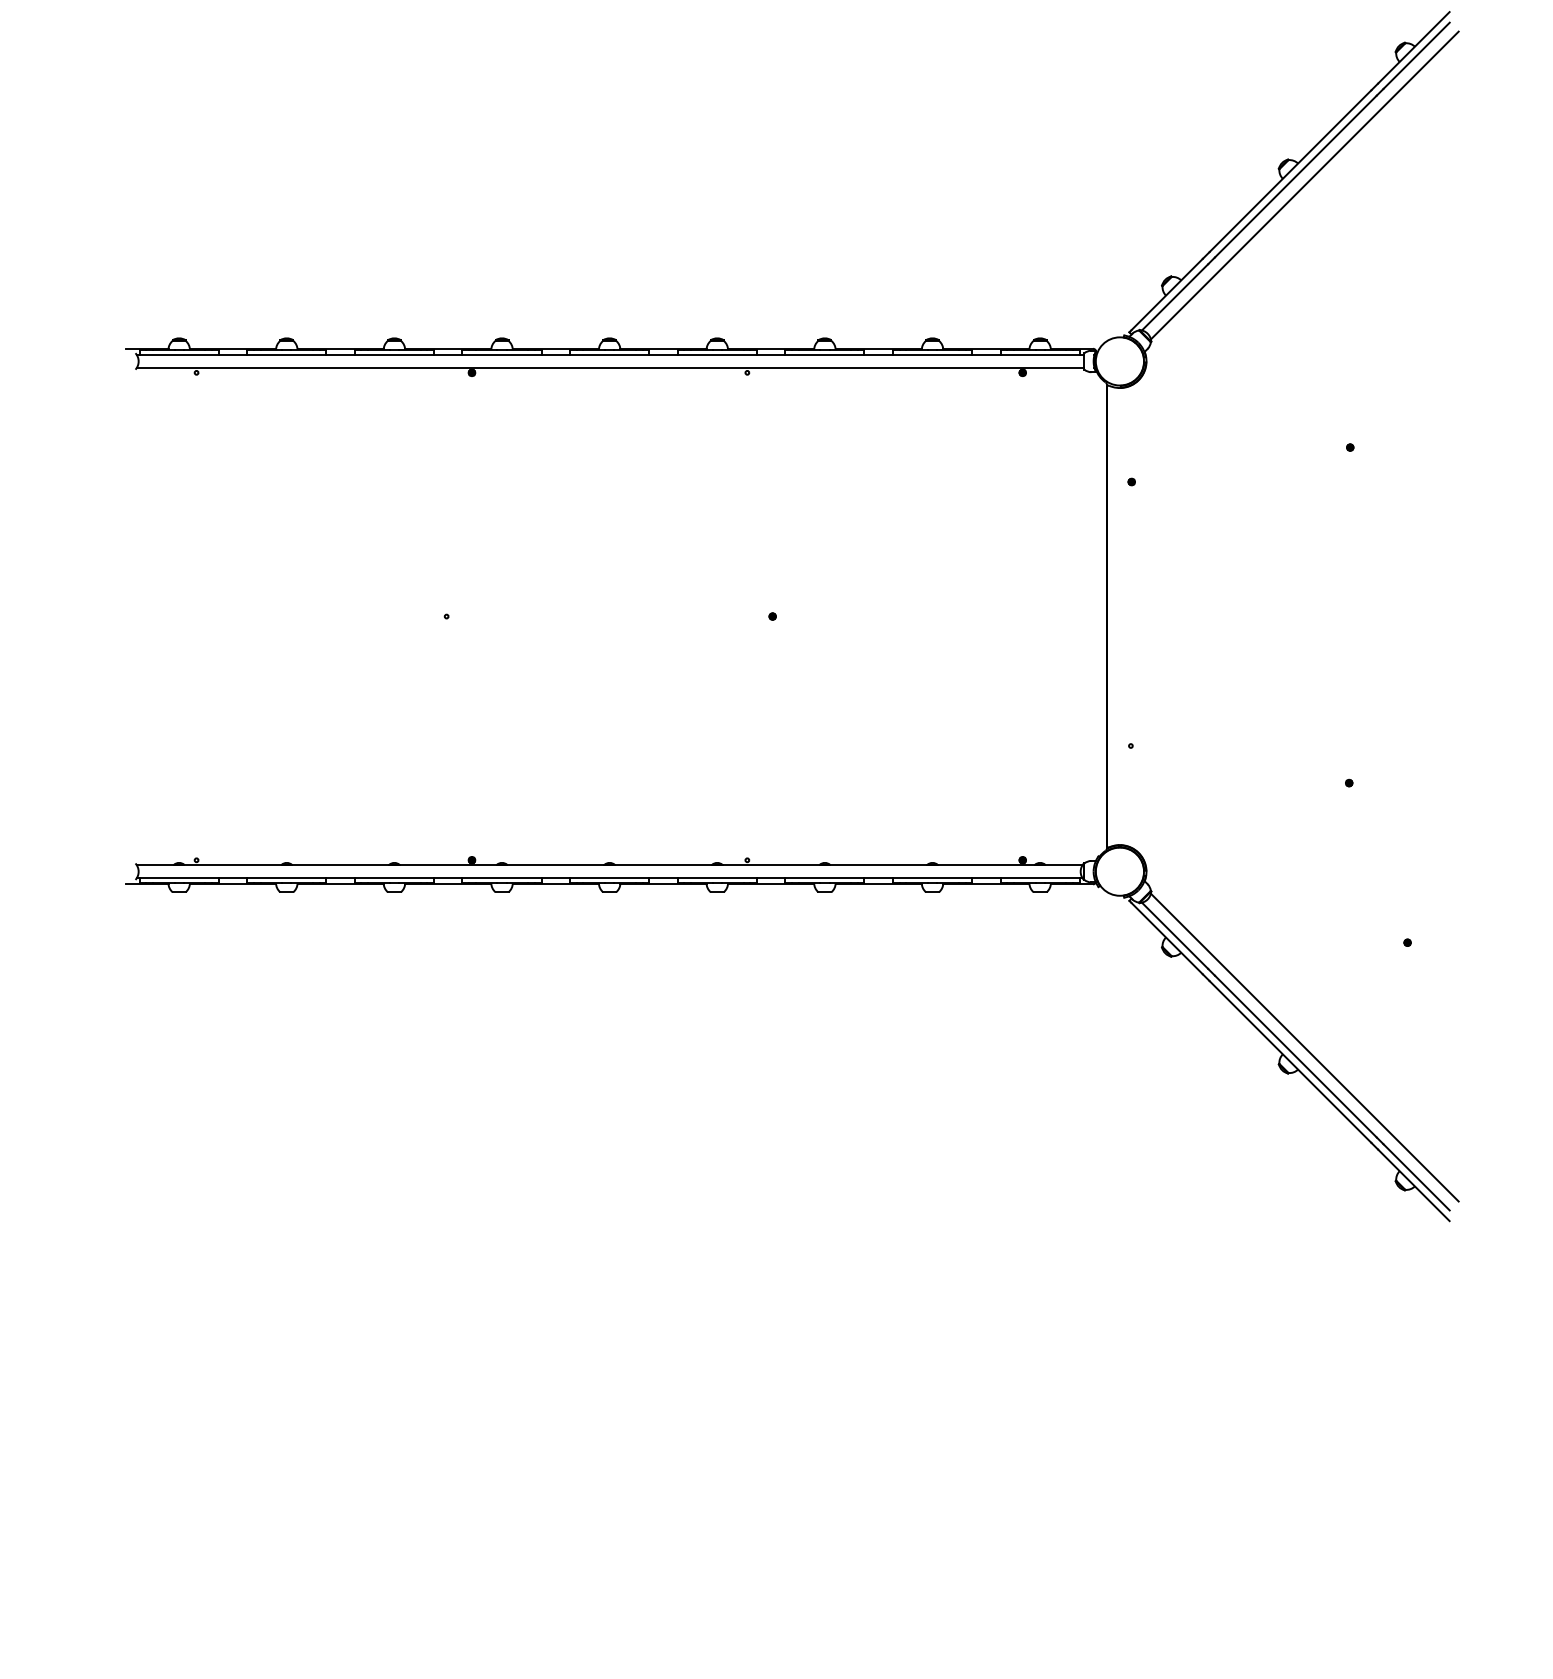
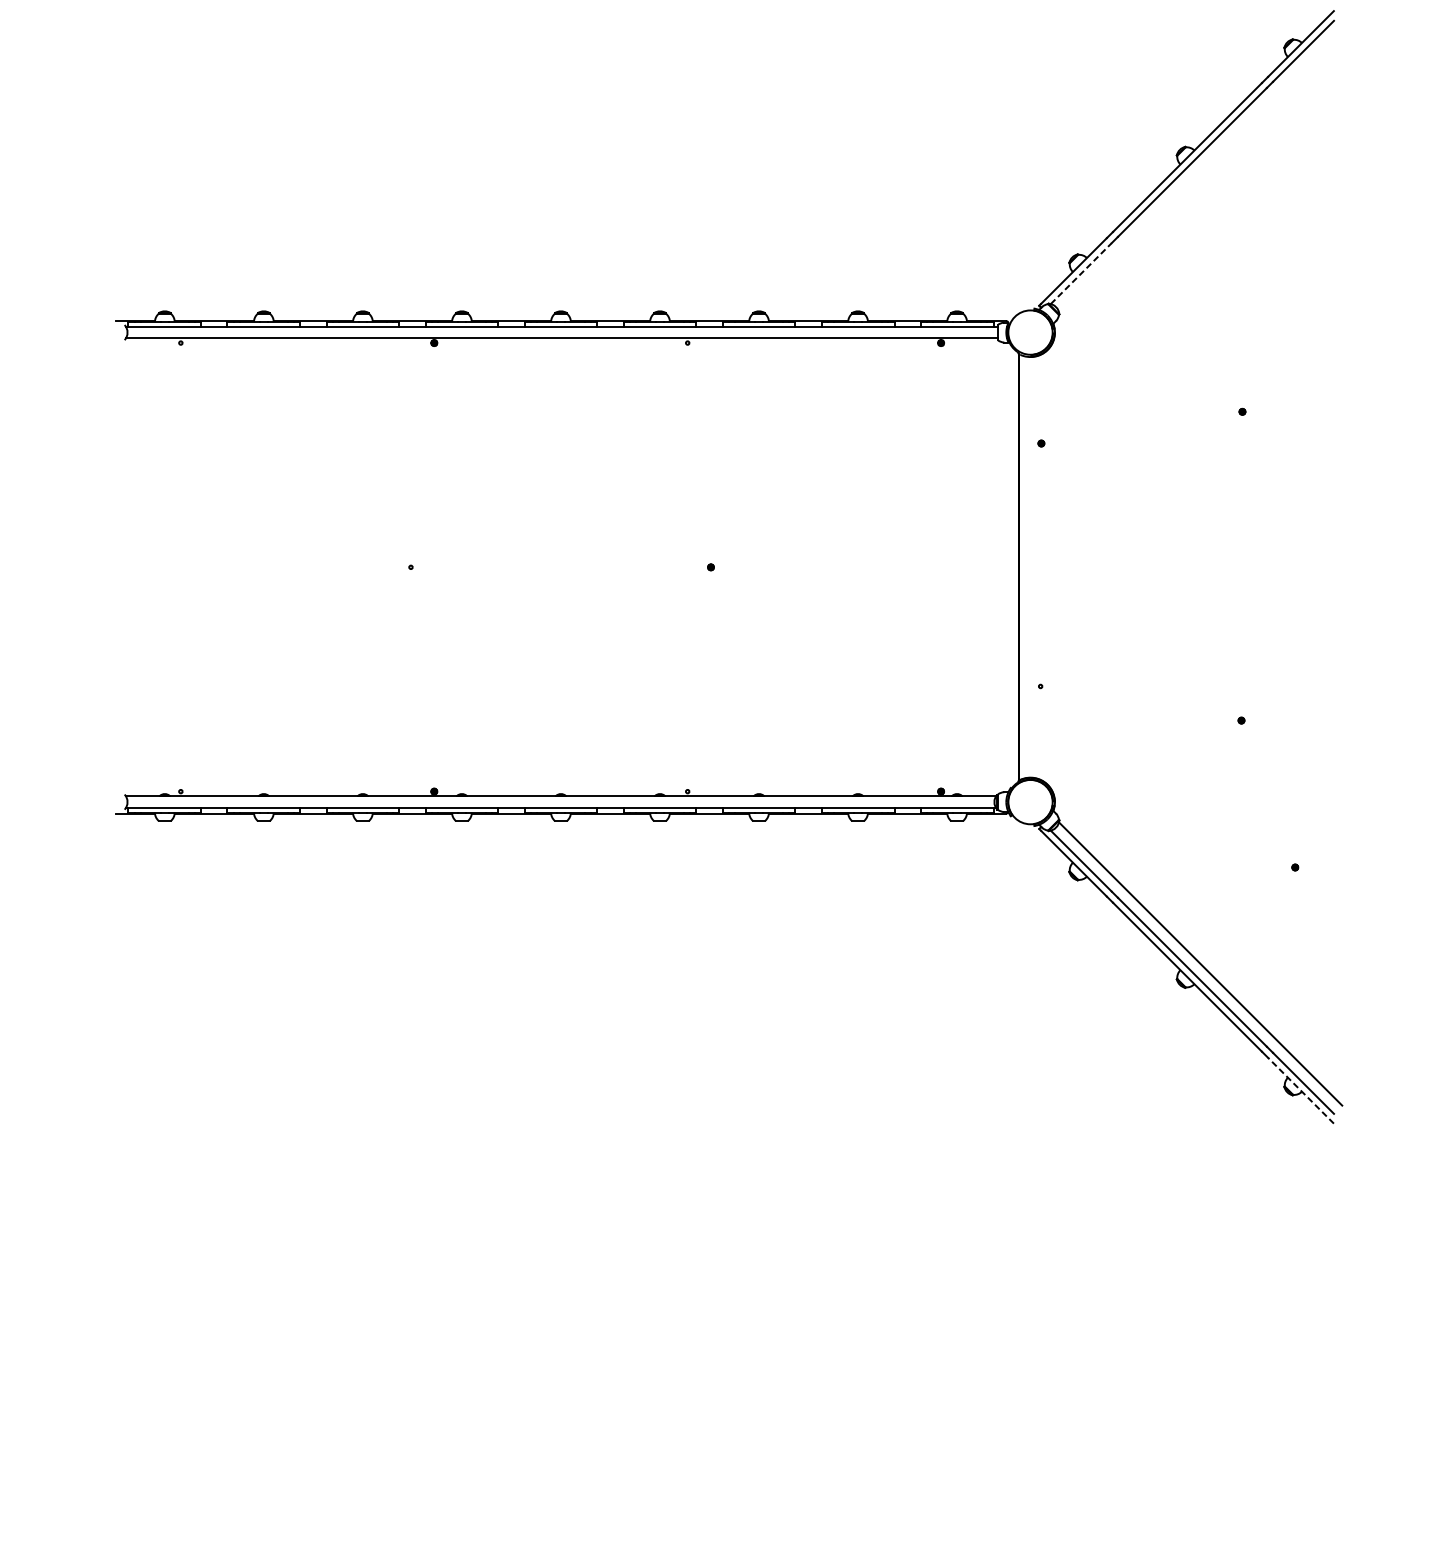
line: (1304, 185) -> (1200, 170), removed
line: (1175, 297) -> (1081, 273), solid -> dashed
line: (1413, 1185) -> (1300, 1090), solid -> dashed

